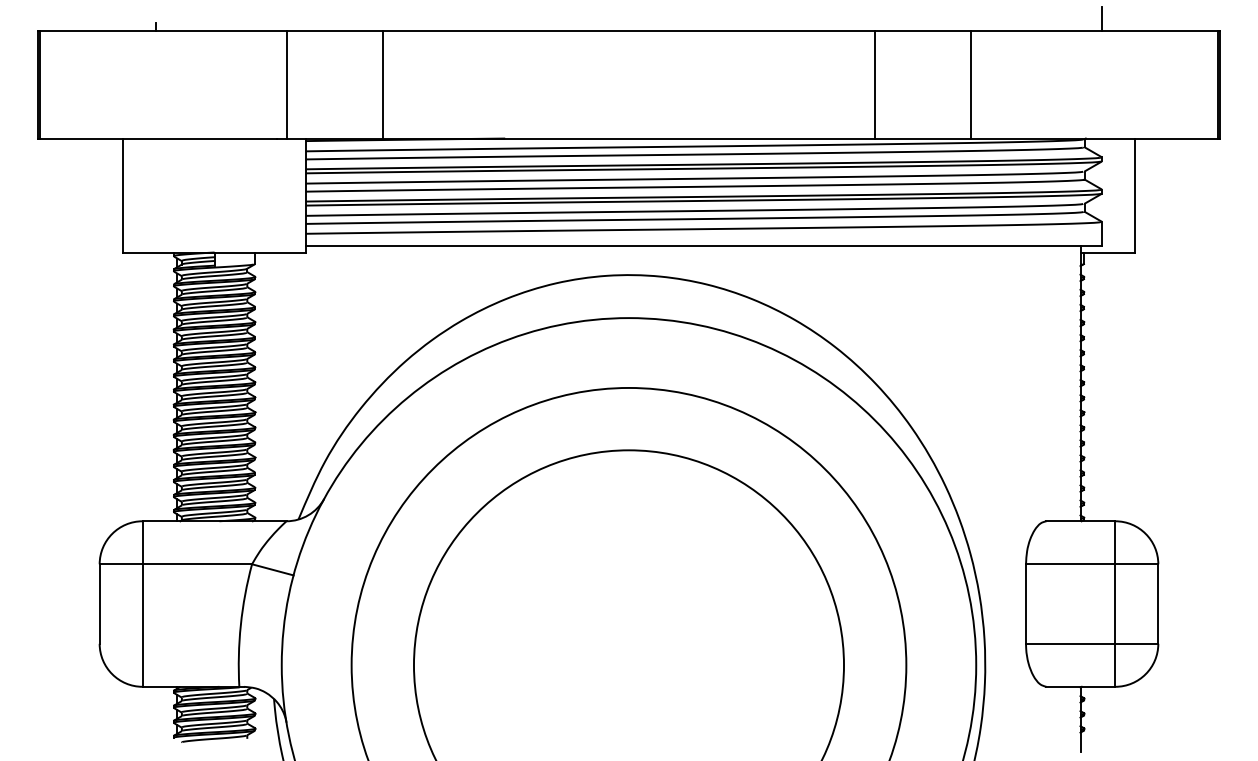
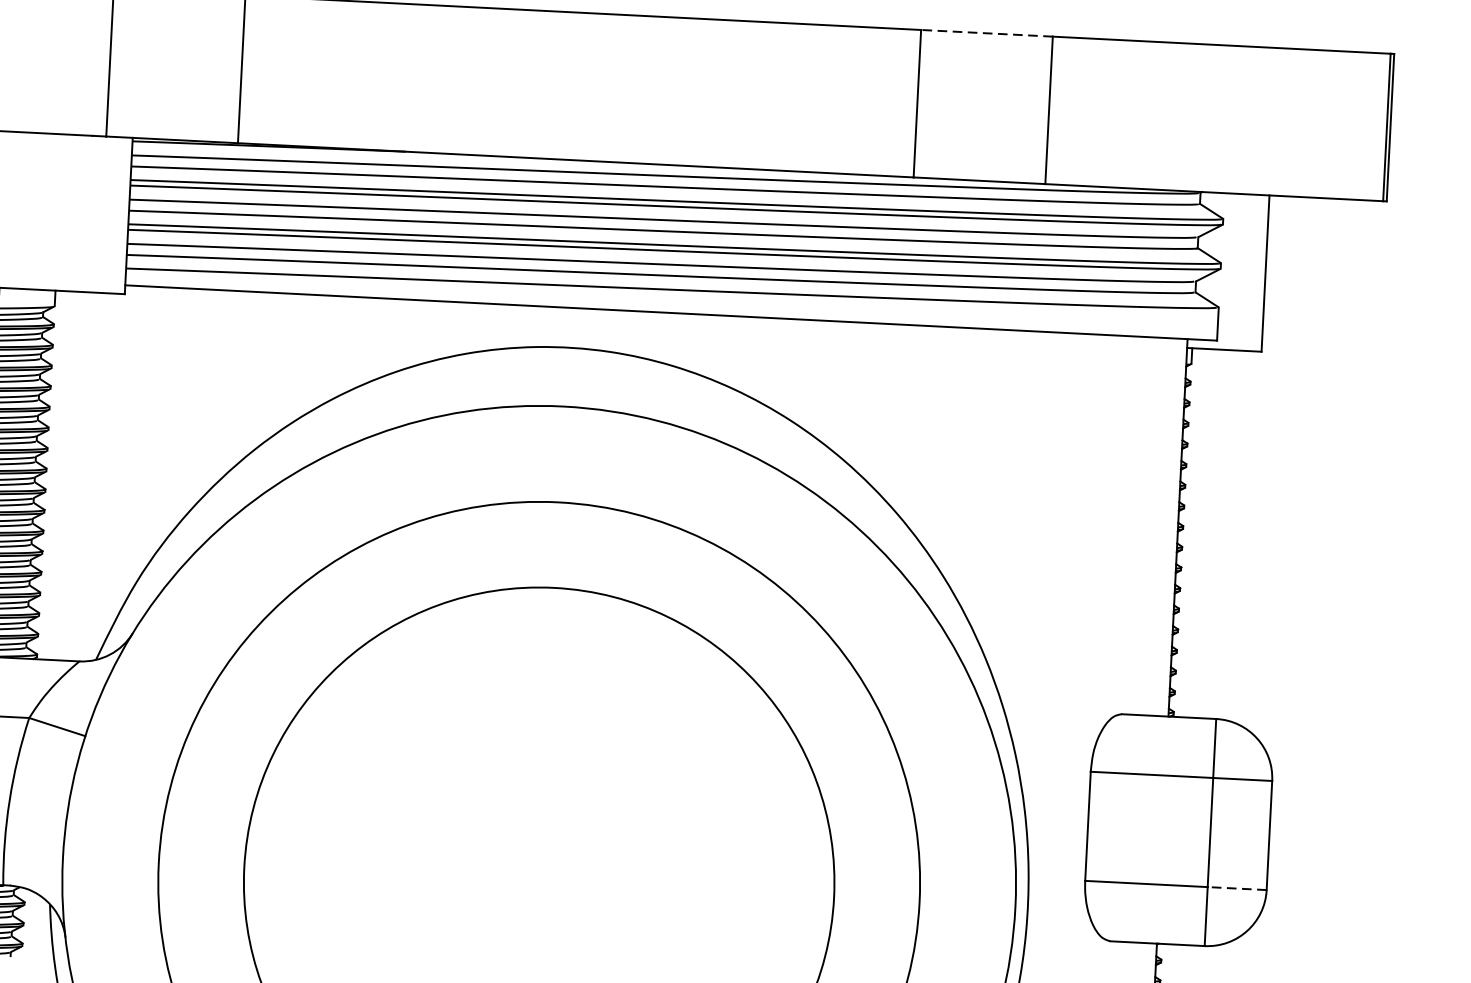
line: (1102, 18) -> (1233, 28), removed
line: (922, 31) -> (985, 33), solid -> dashed
line: (1136, 643) -> (1236, 888), solid -> dashed

